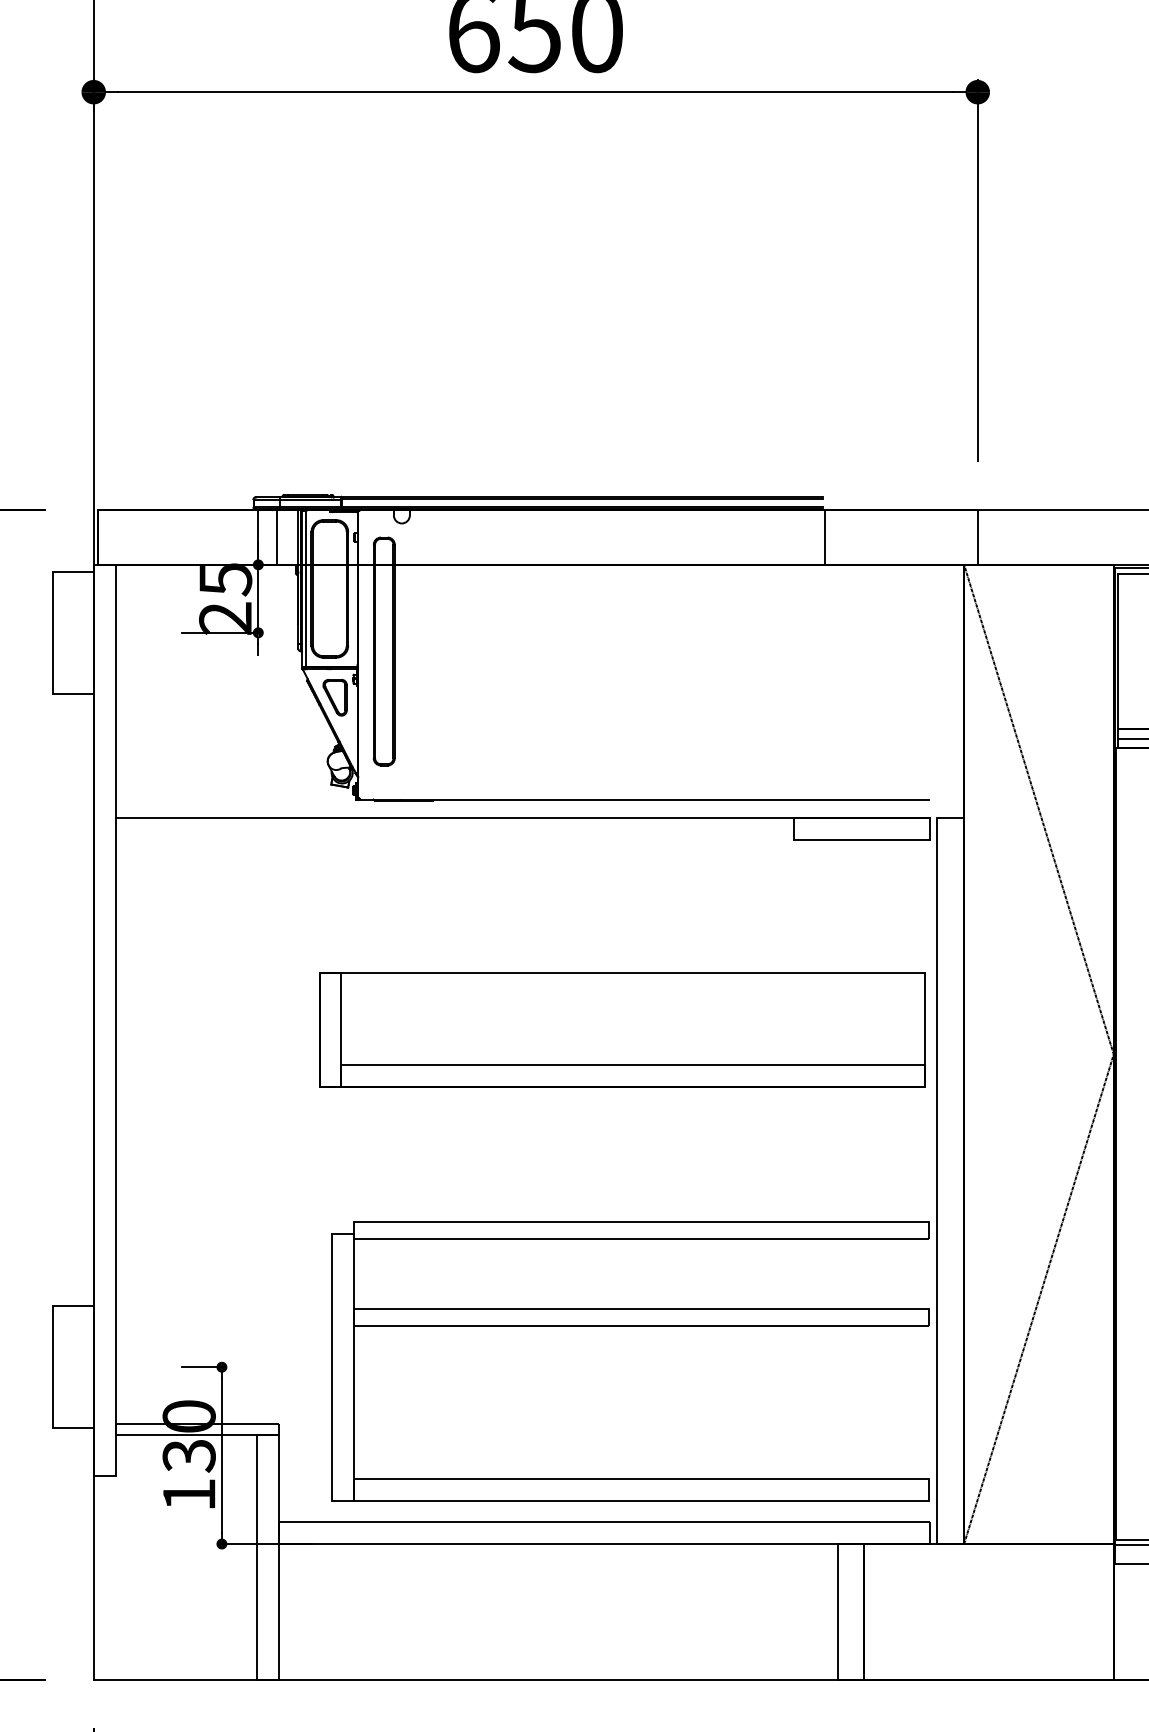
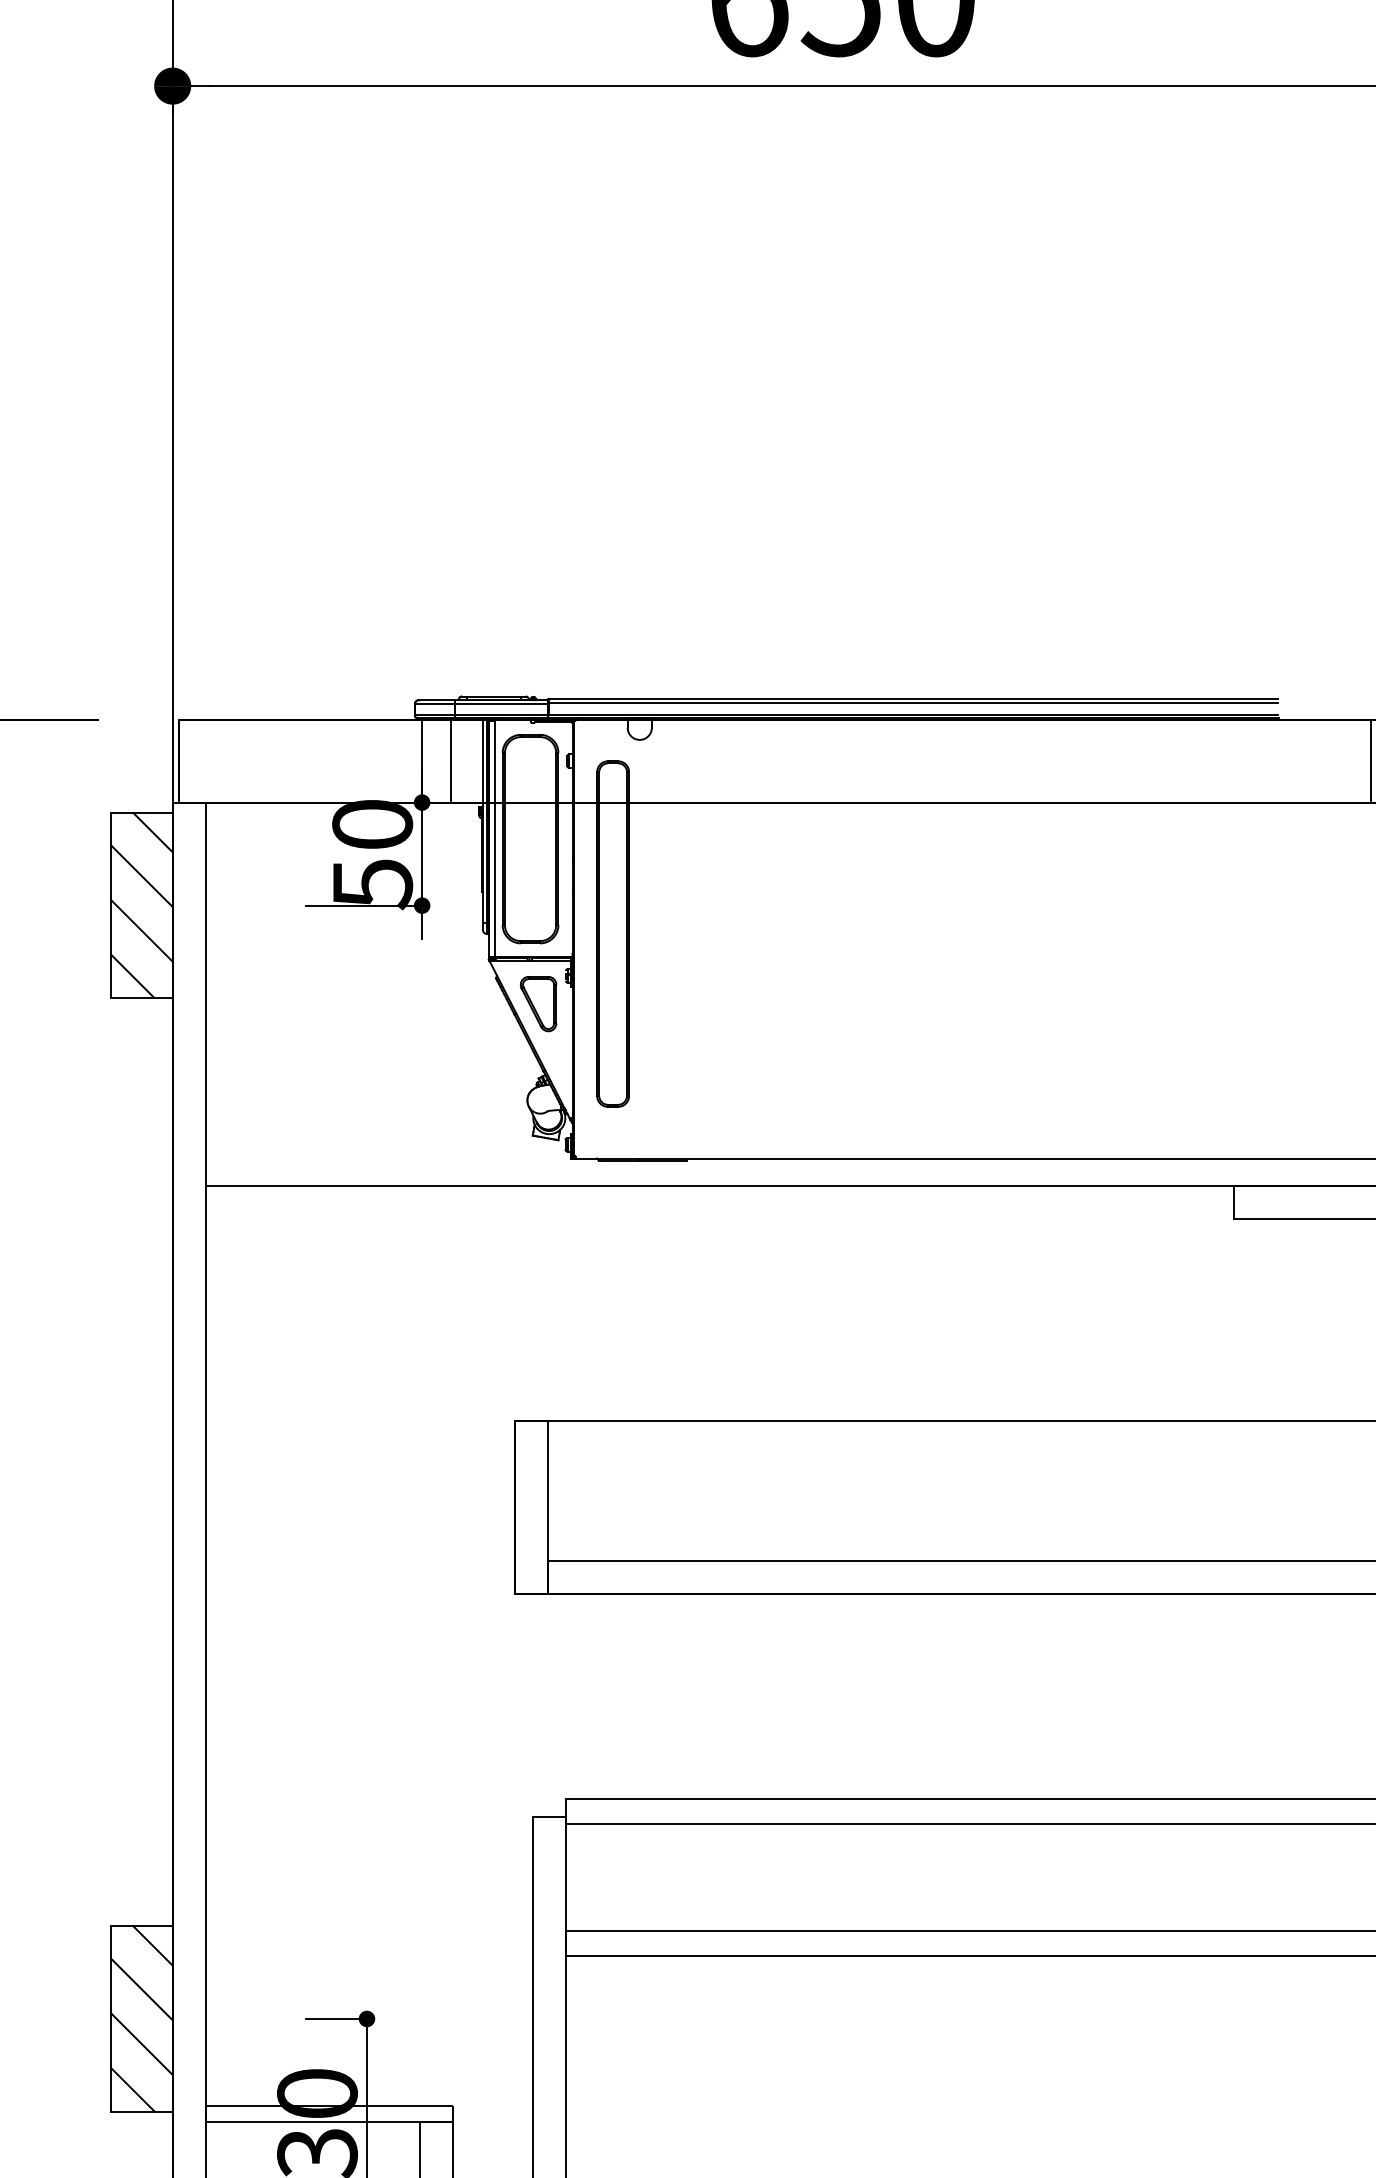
line: (824, 537) -> (1369, 761), moved
text: (225, 599) -> (372, 855), 25 -> 50
hatch: (72, 632) -> (140, 905), added
hatch: (72, 1367) -> (140, 2019), added

